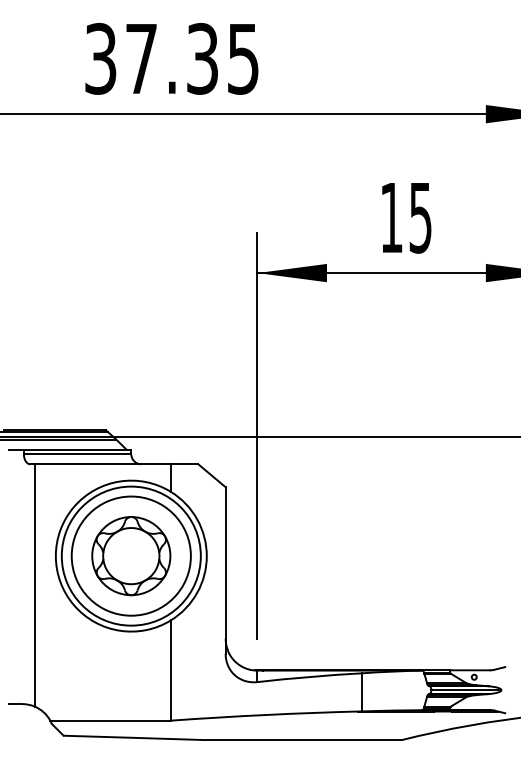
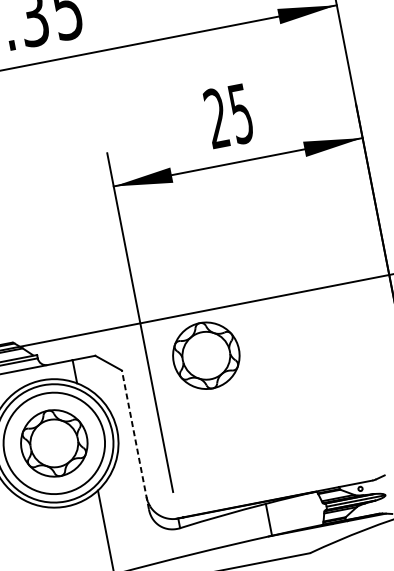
text: (391, 216) -> (216, 117), 15 -> 25
part: (326, 489) -> (206, 356), added
line: (225, 570) -> (135, 440), solid -> dashed

